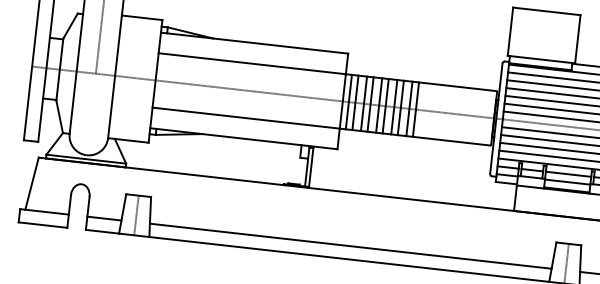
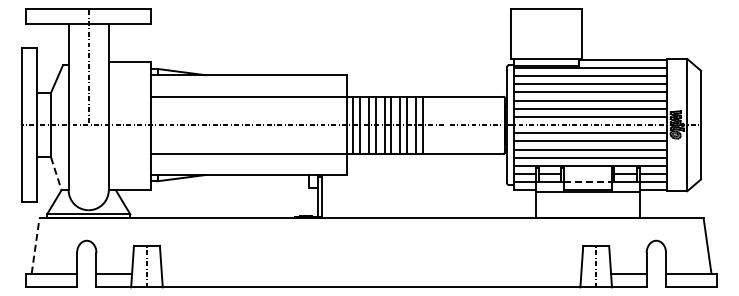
line: (59, 117) -> (56, 174), solid -> dashed
line: (568, 174) -> (587, 174), removed
line: (567, 182) -> (587, 182), solid -> dashed
line: (32, 183) -> (35, 245), solid -> dashed
line: (350, 246) -> (371, 273), removed

